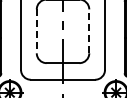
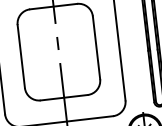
line: (36, 31) -> (20, 56), dashed -> solid
line: (89, 31) -> (96, 47), dashed -> solid

